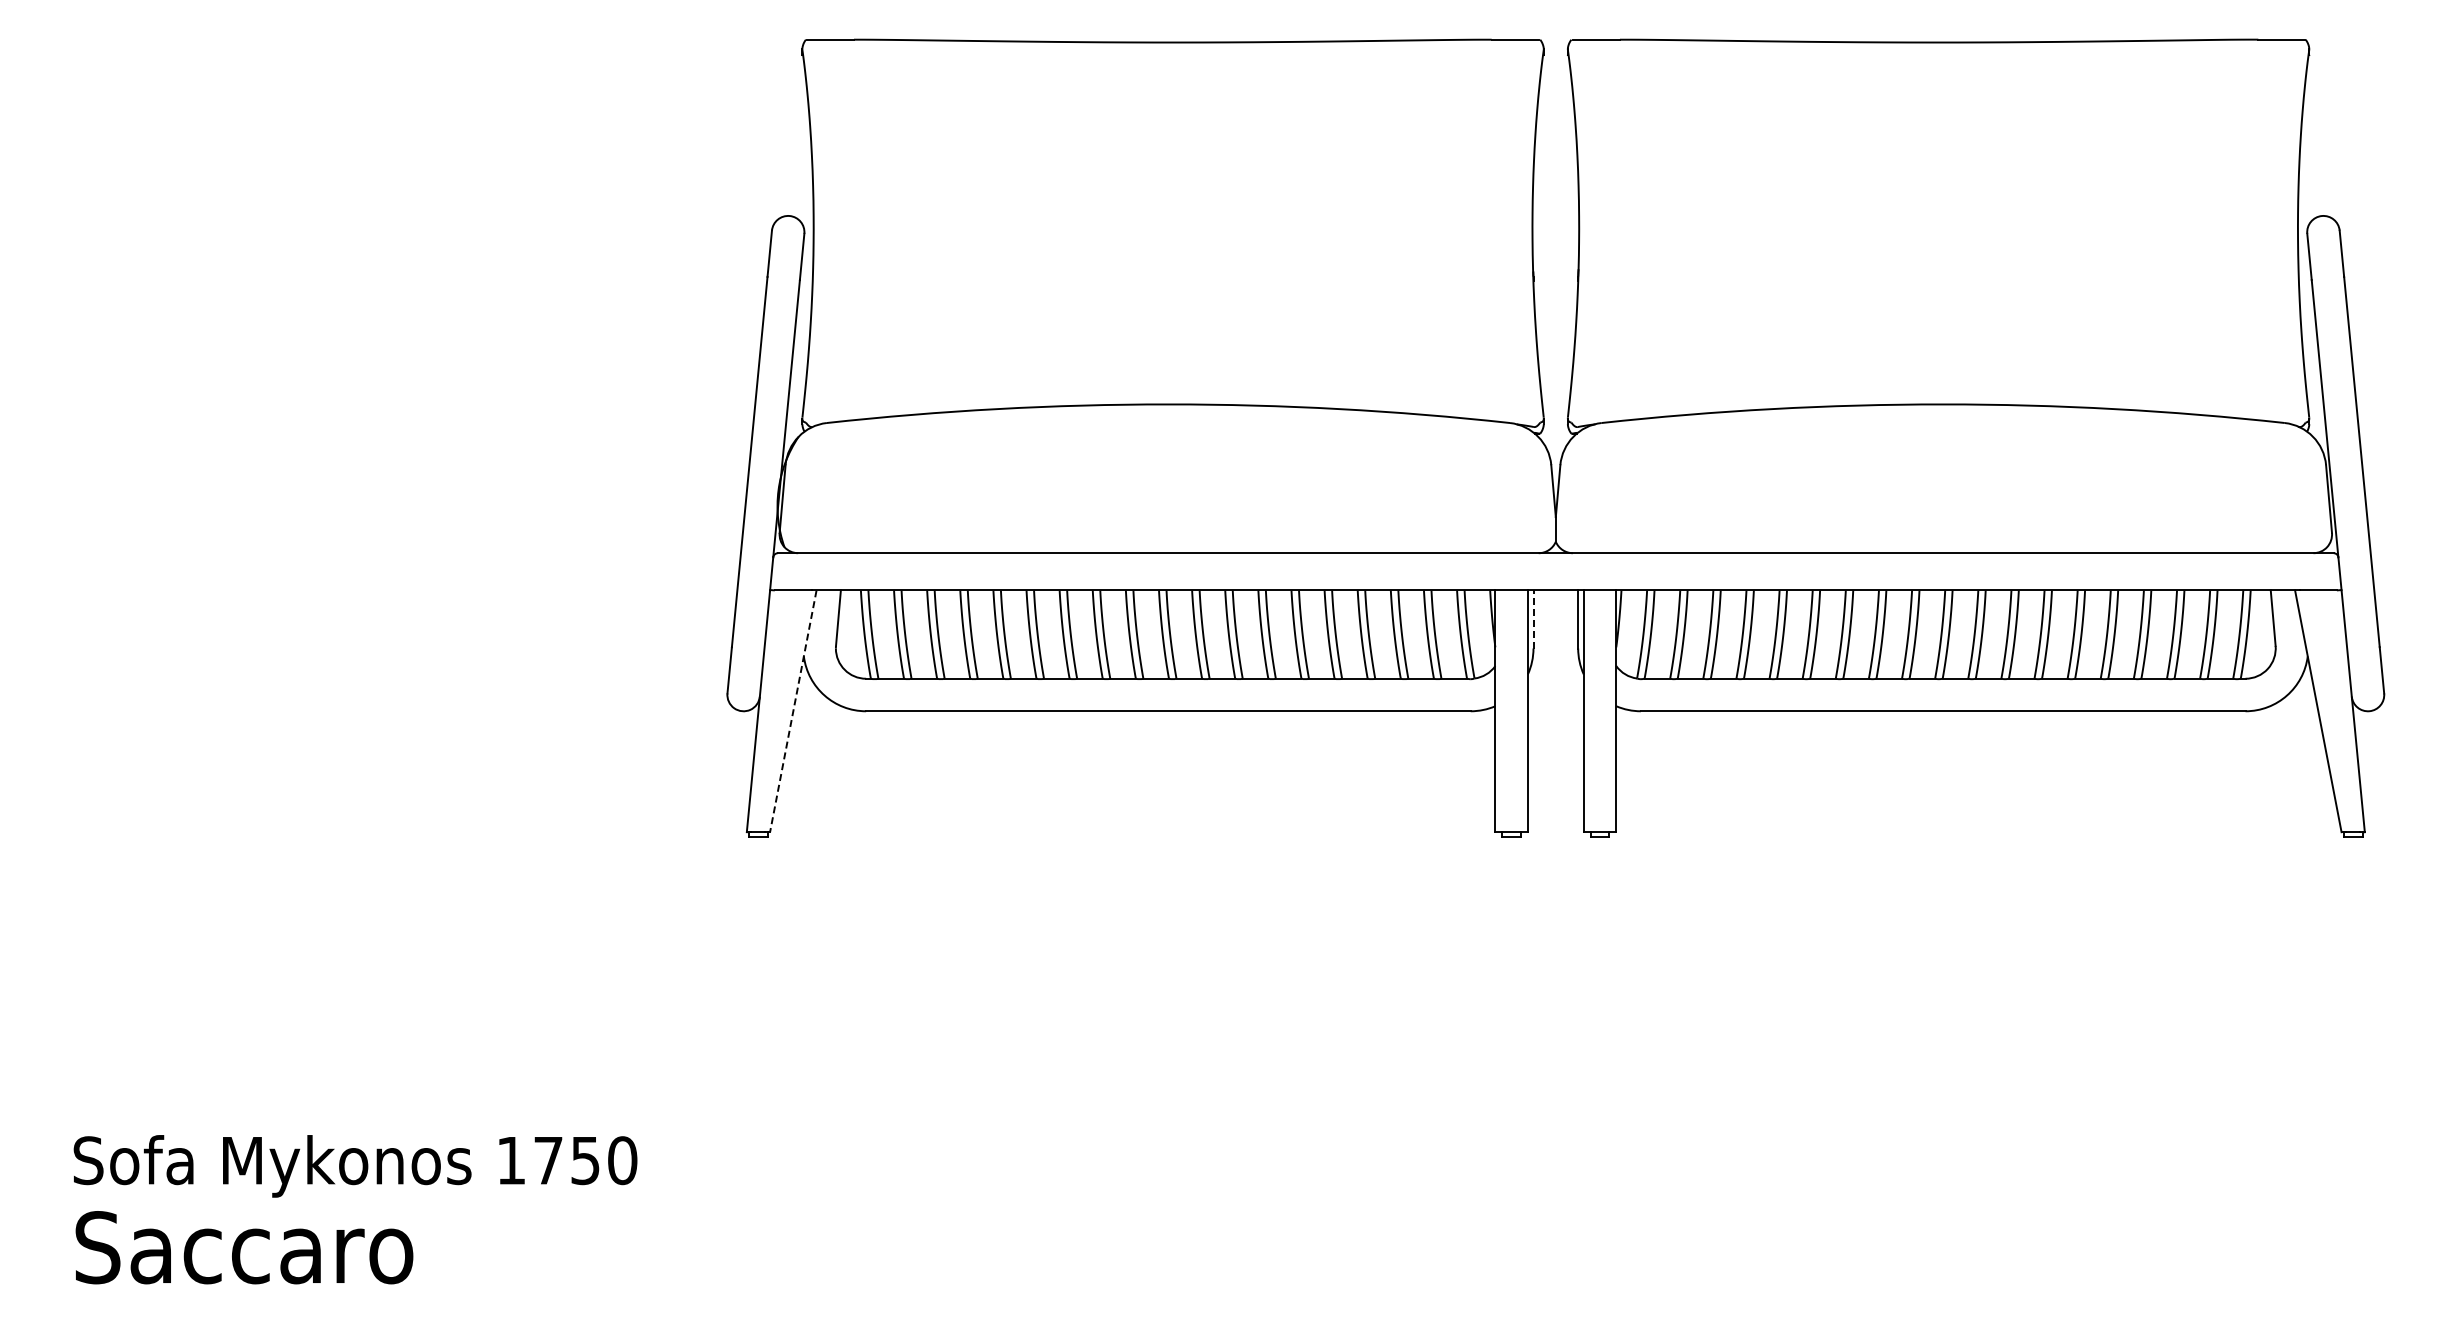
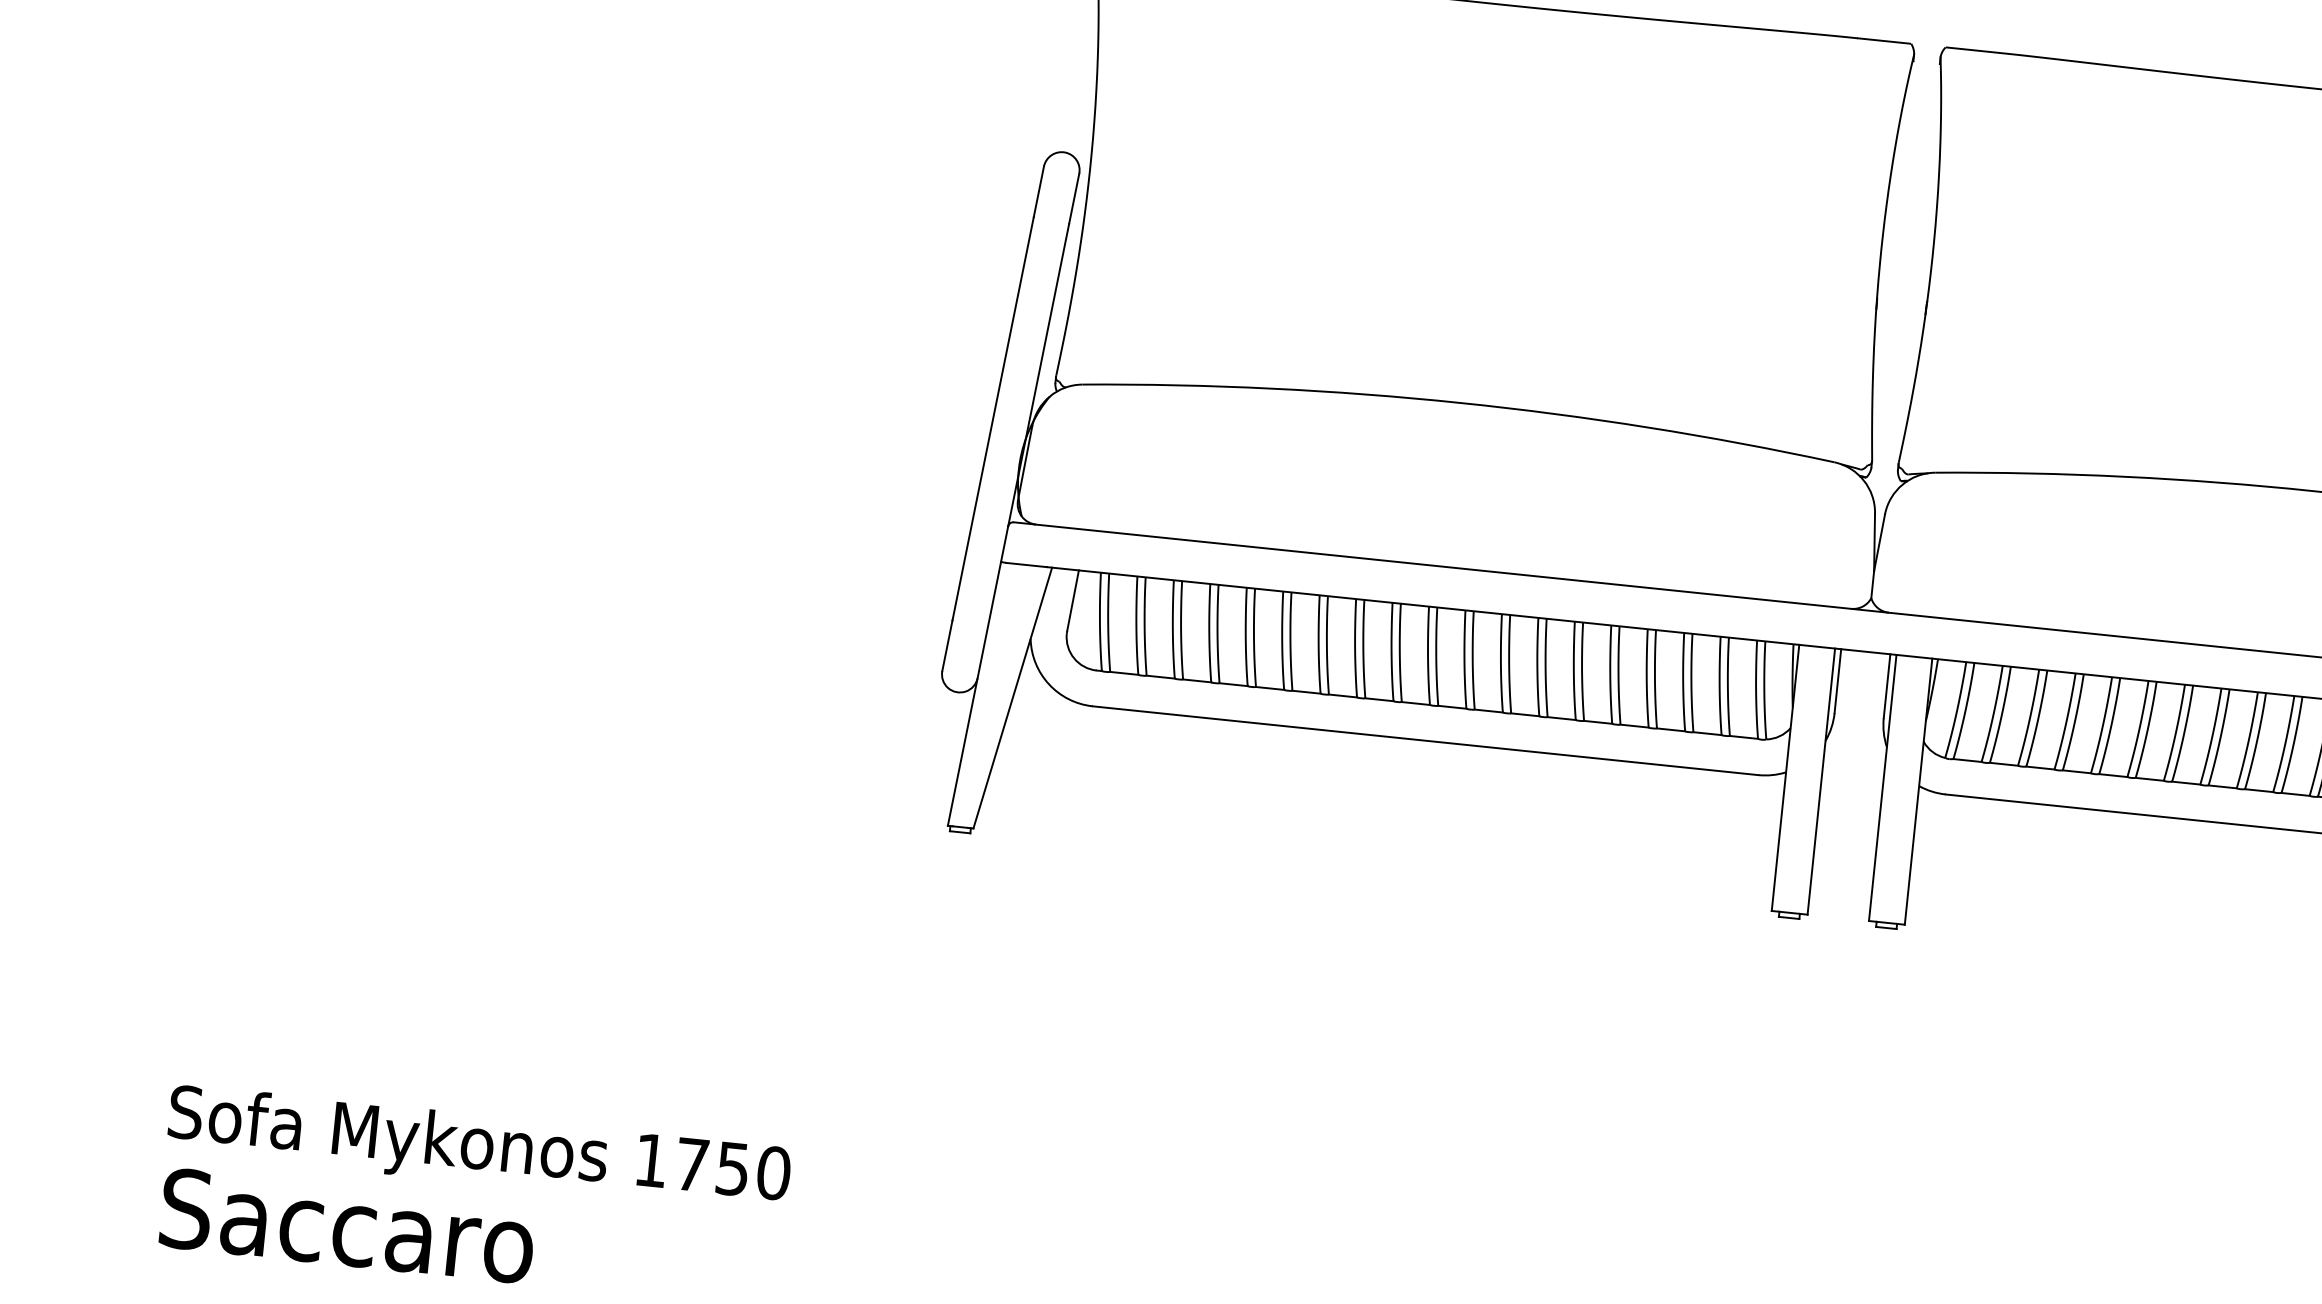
line: (1533, 618) -> (1838, 680), dashed -> solid
line: (793, 711) -> (1012, 698), dashed -> solid

